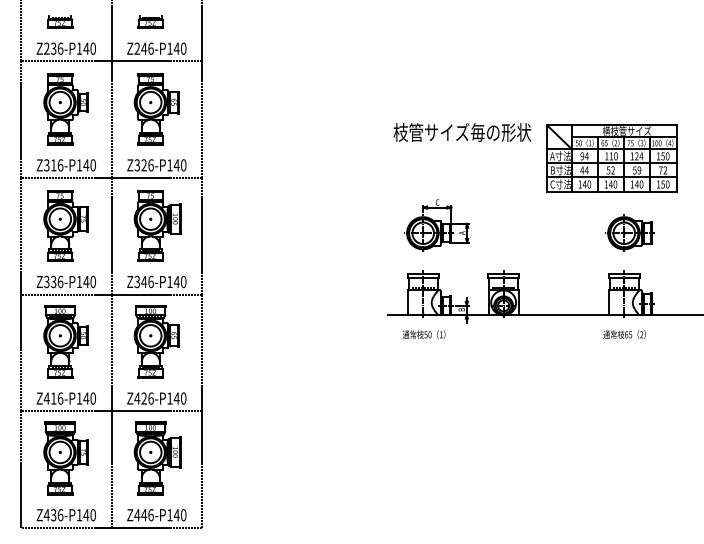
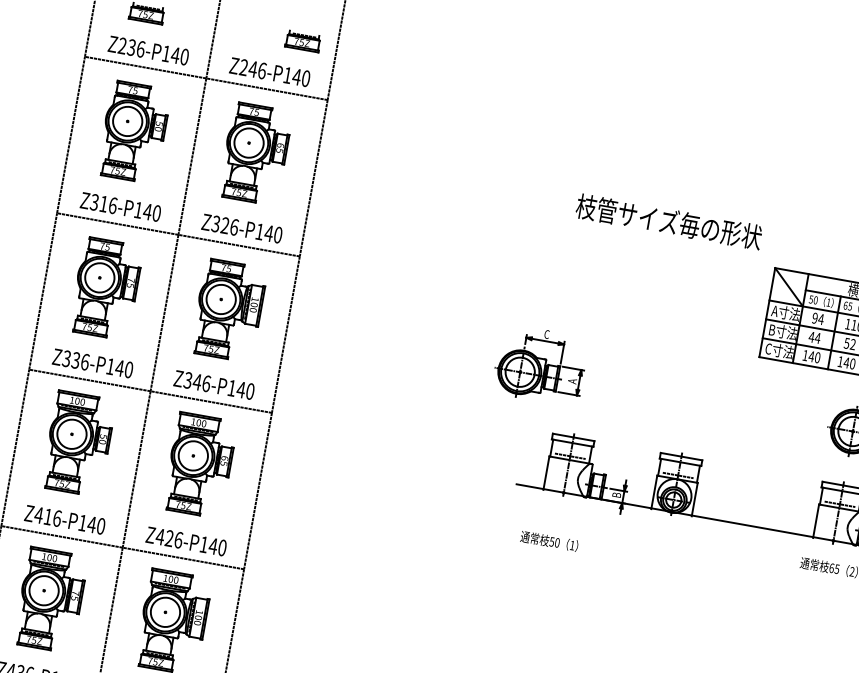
part: (150, 21) -> (302, 40), moved
text: (462, 132) -> (669, 221), moved
part: (436, 225) -> (539, 364), moved
text: (423, 334) -> (548, 540), moved

